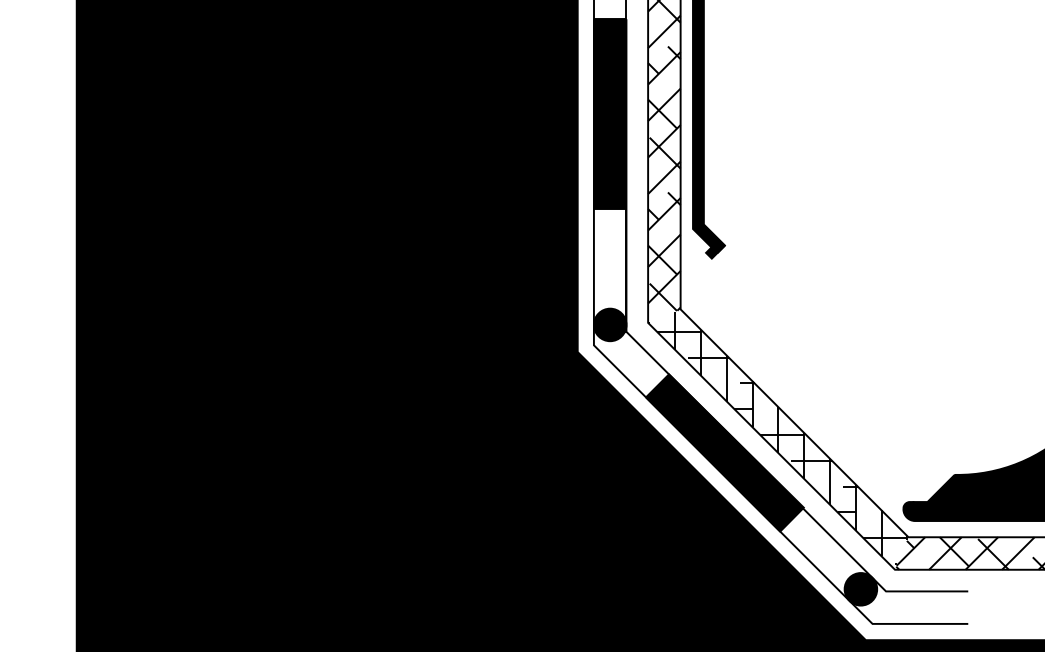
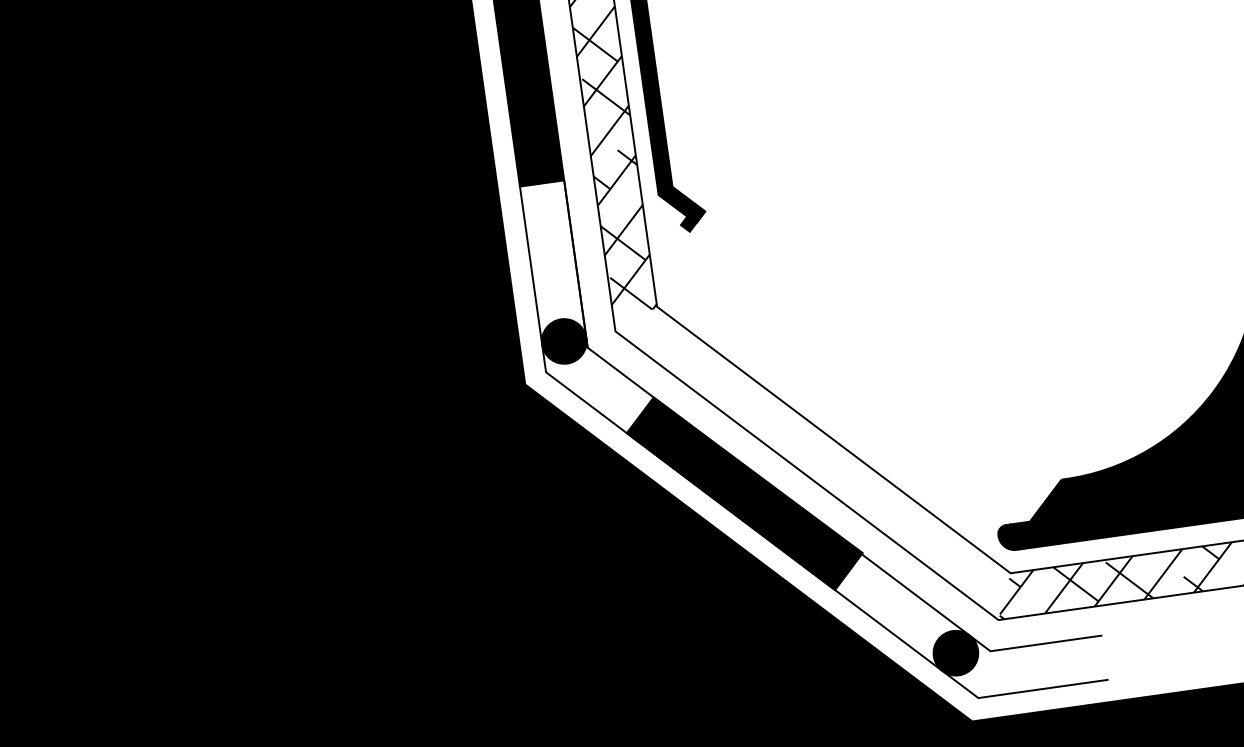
hatch: (778, 437) -> (814, 462), removed

